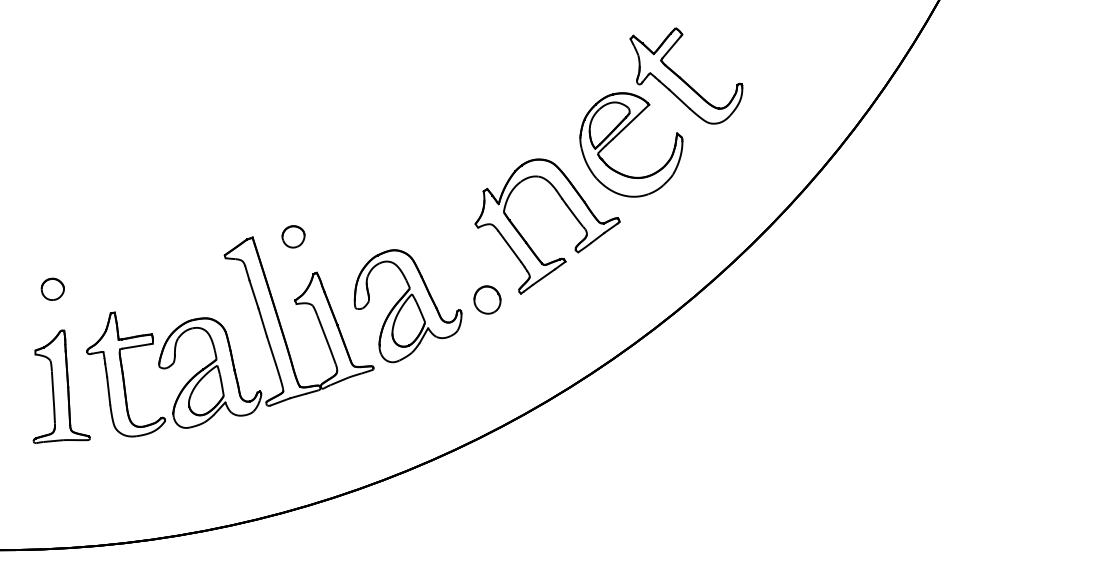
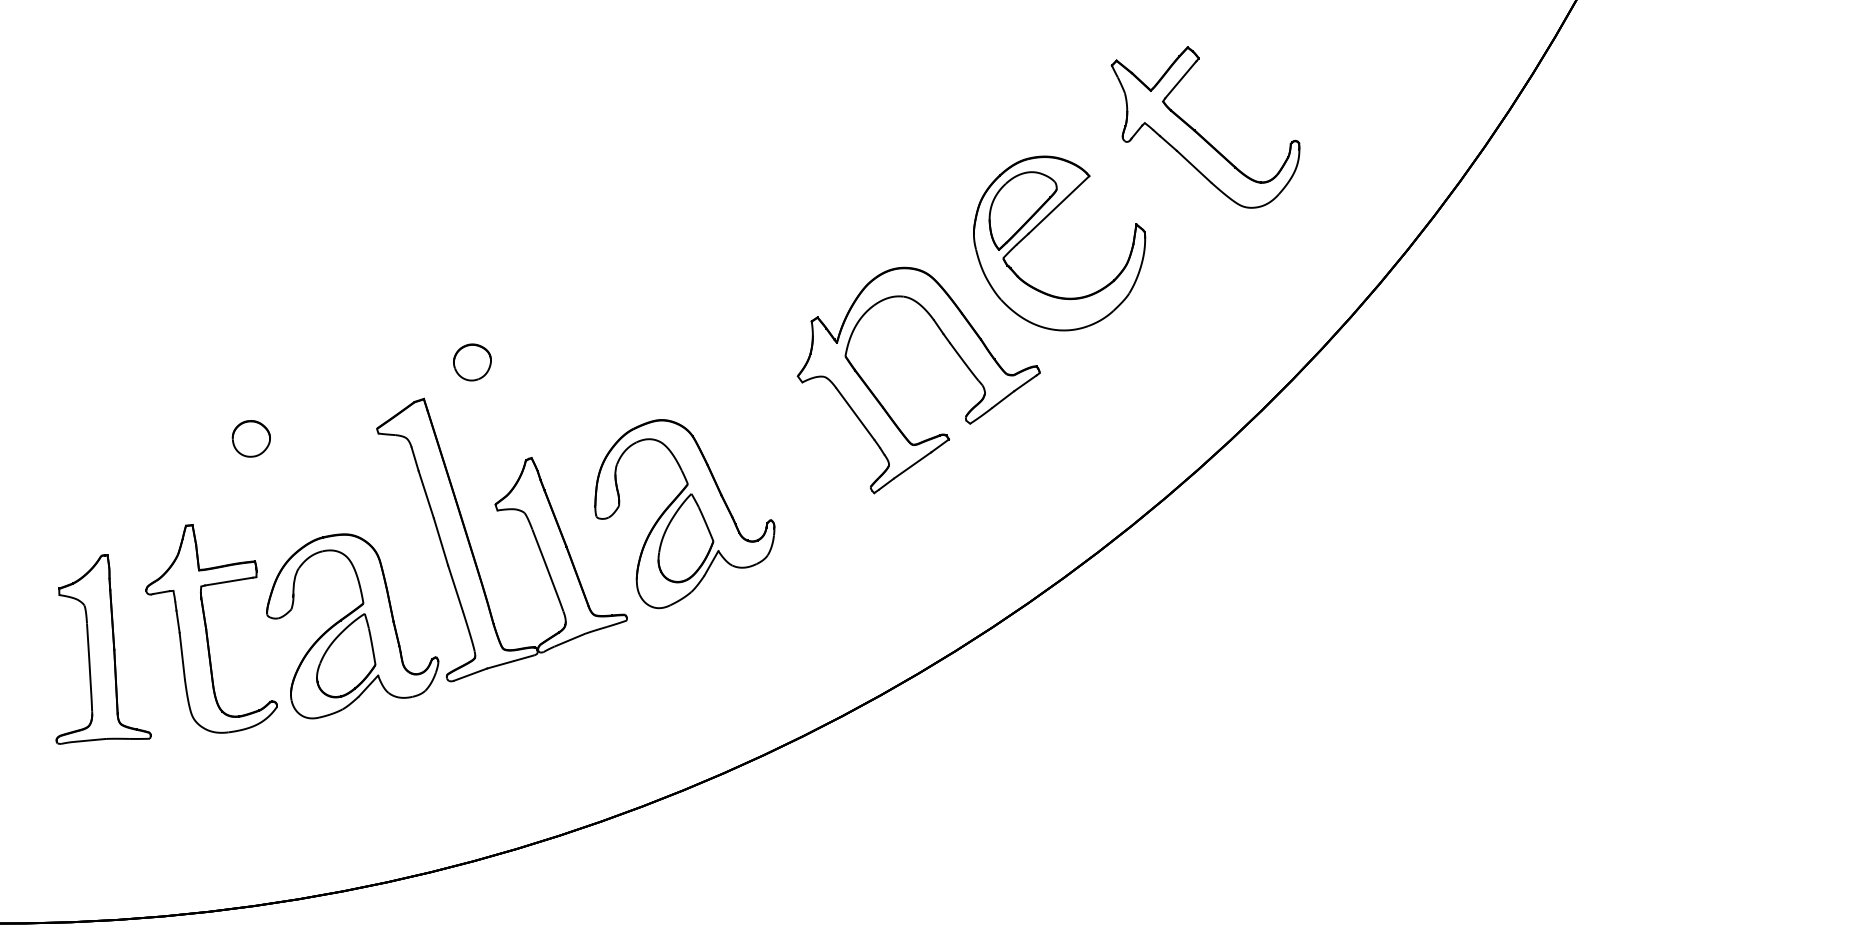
part: (686, 75) -> (1205, 126), moved
part: (293, 236) -> (472, 361), moved
part: (52, 288) -> (250, 437), moved
part: (487, 299) -> (818, 502), removed

